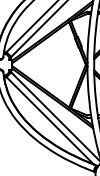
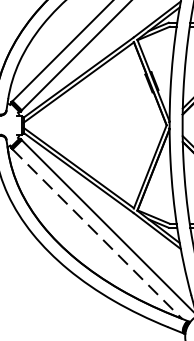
line: (50, 120) -> (97, 233), solid -> dashed

